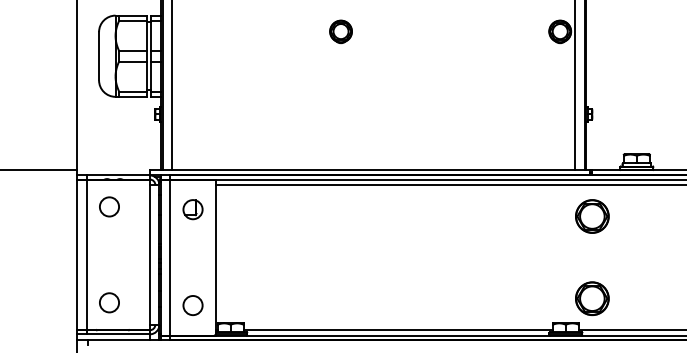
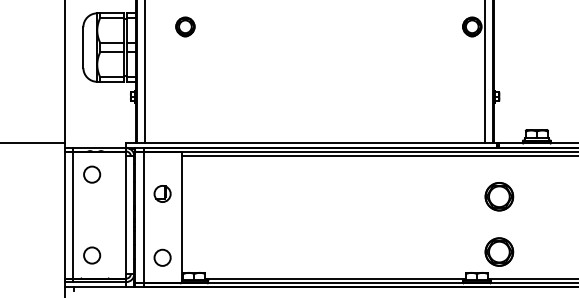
part: (341, 31) -> (185, 26), moved
part: (192, 209) -> (162, 193), moved
part: (592, 216) -> (499, 196), moved

